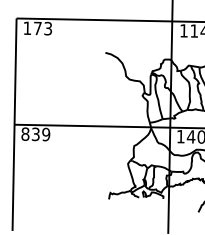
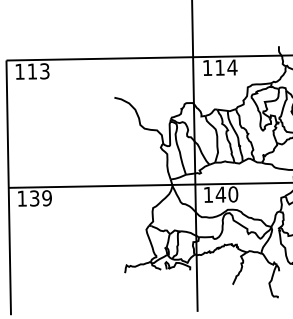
text: (37, 28) -> (31, 71), 173 -> 113
text: (25, 134) -> (22, 198), 839 -> 139

